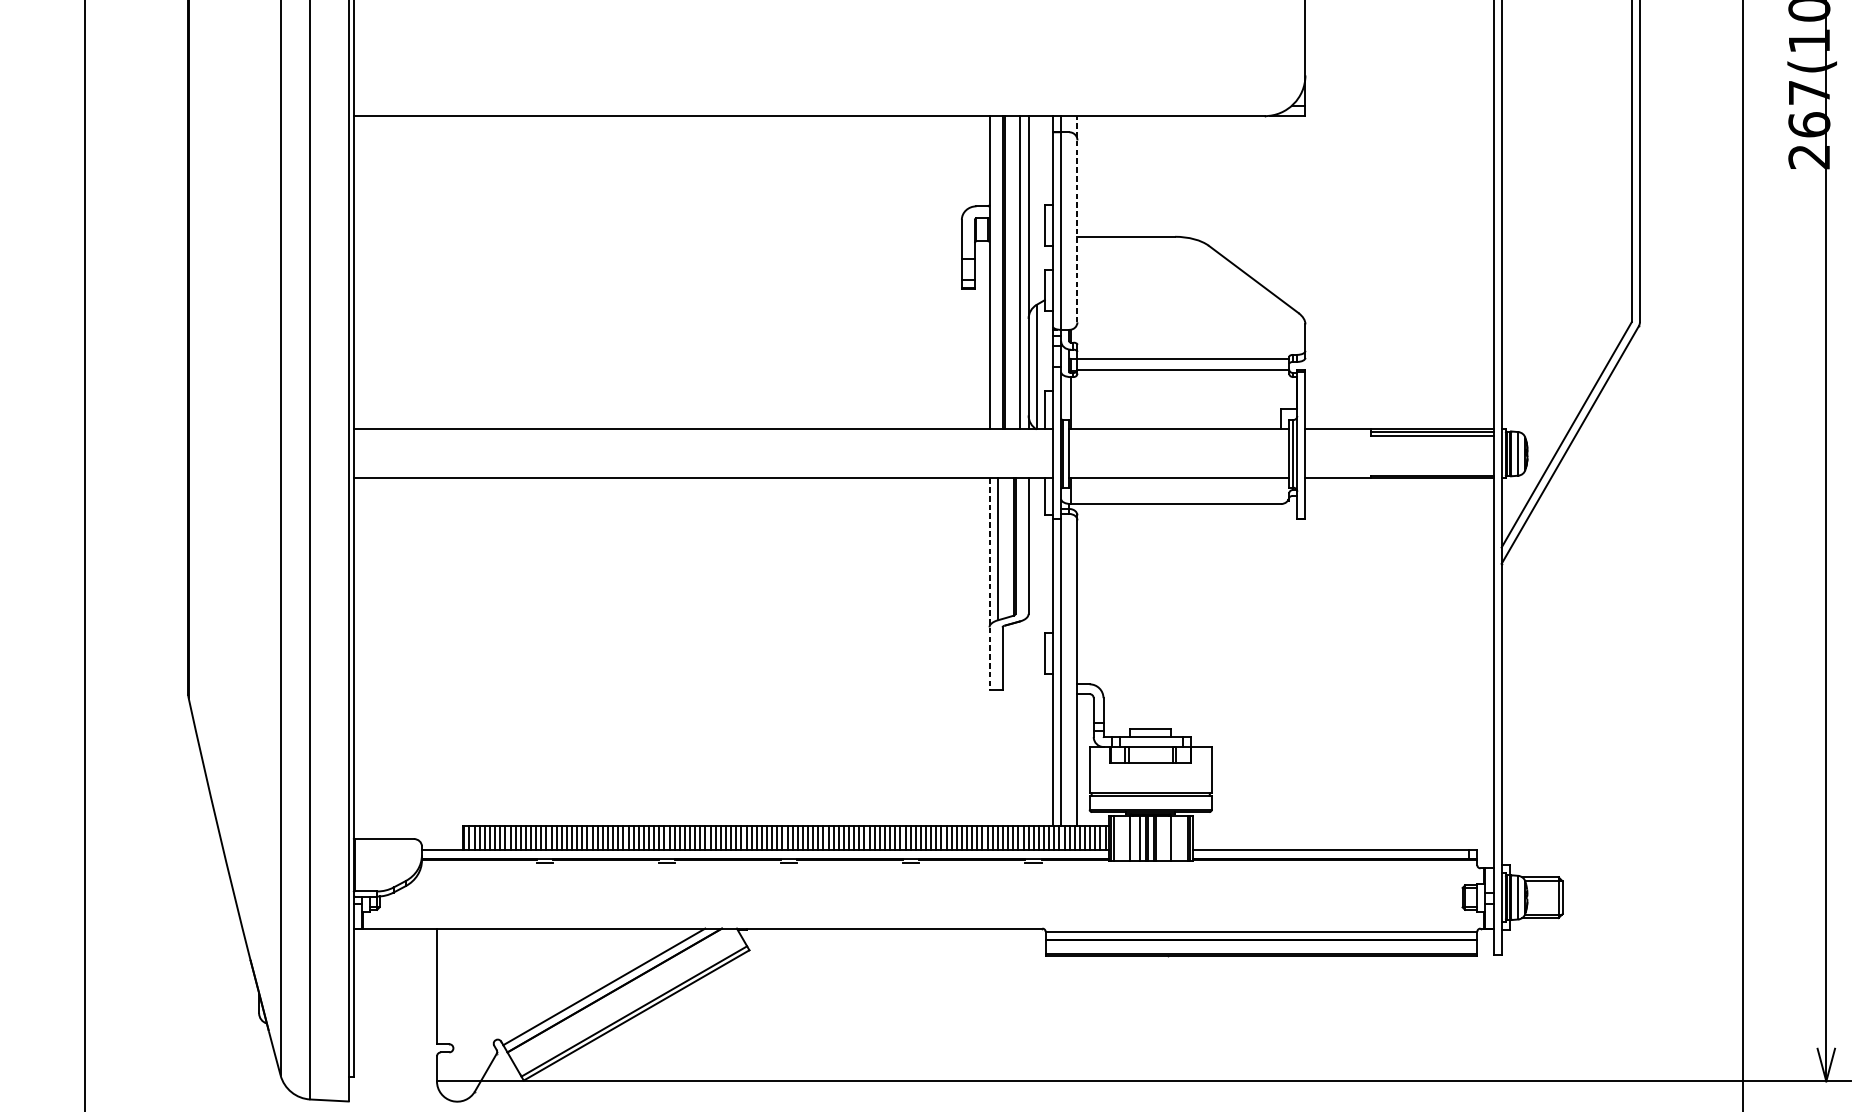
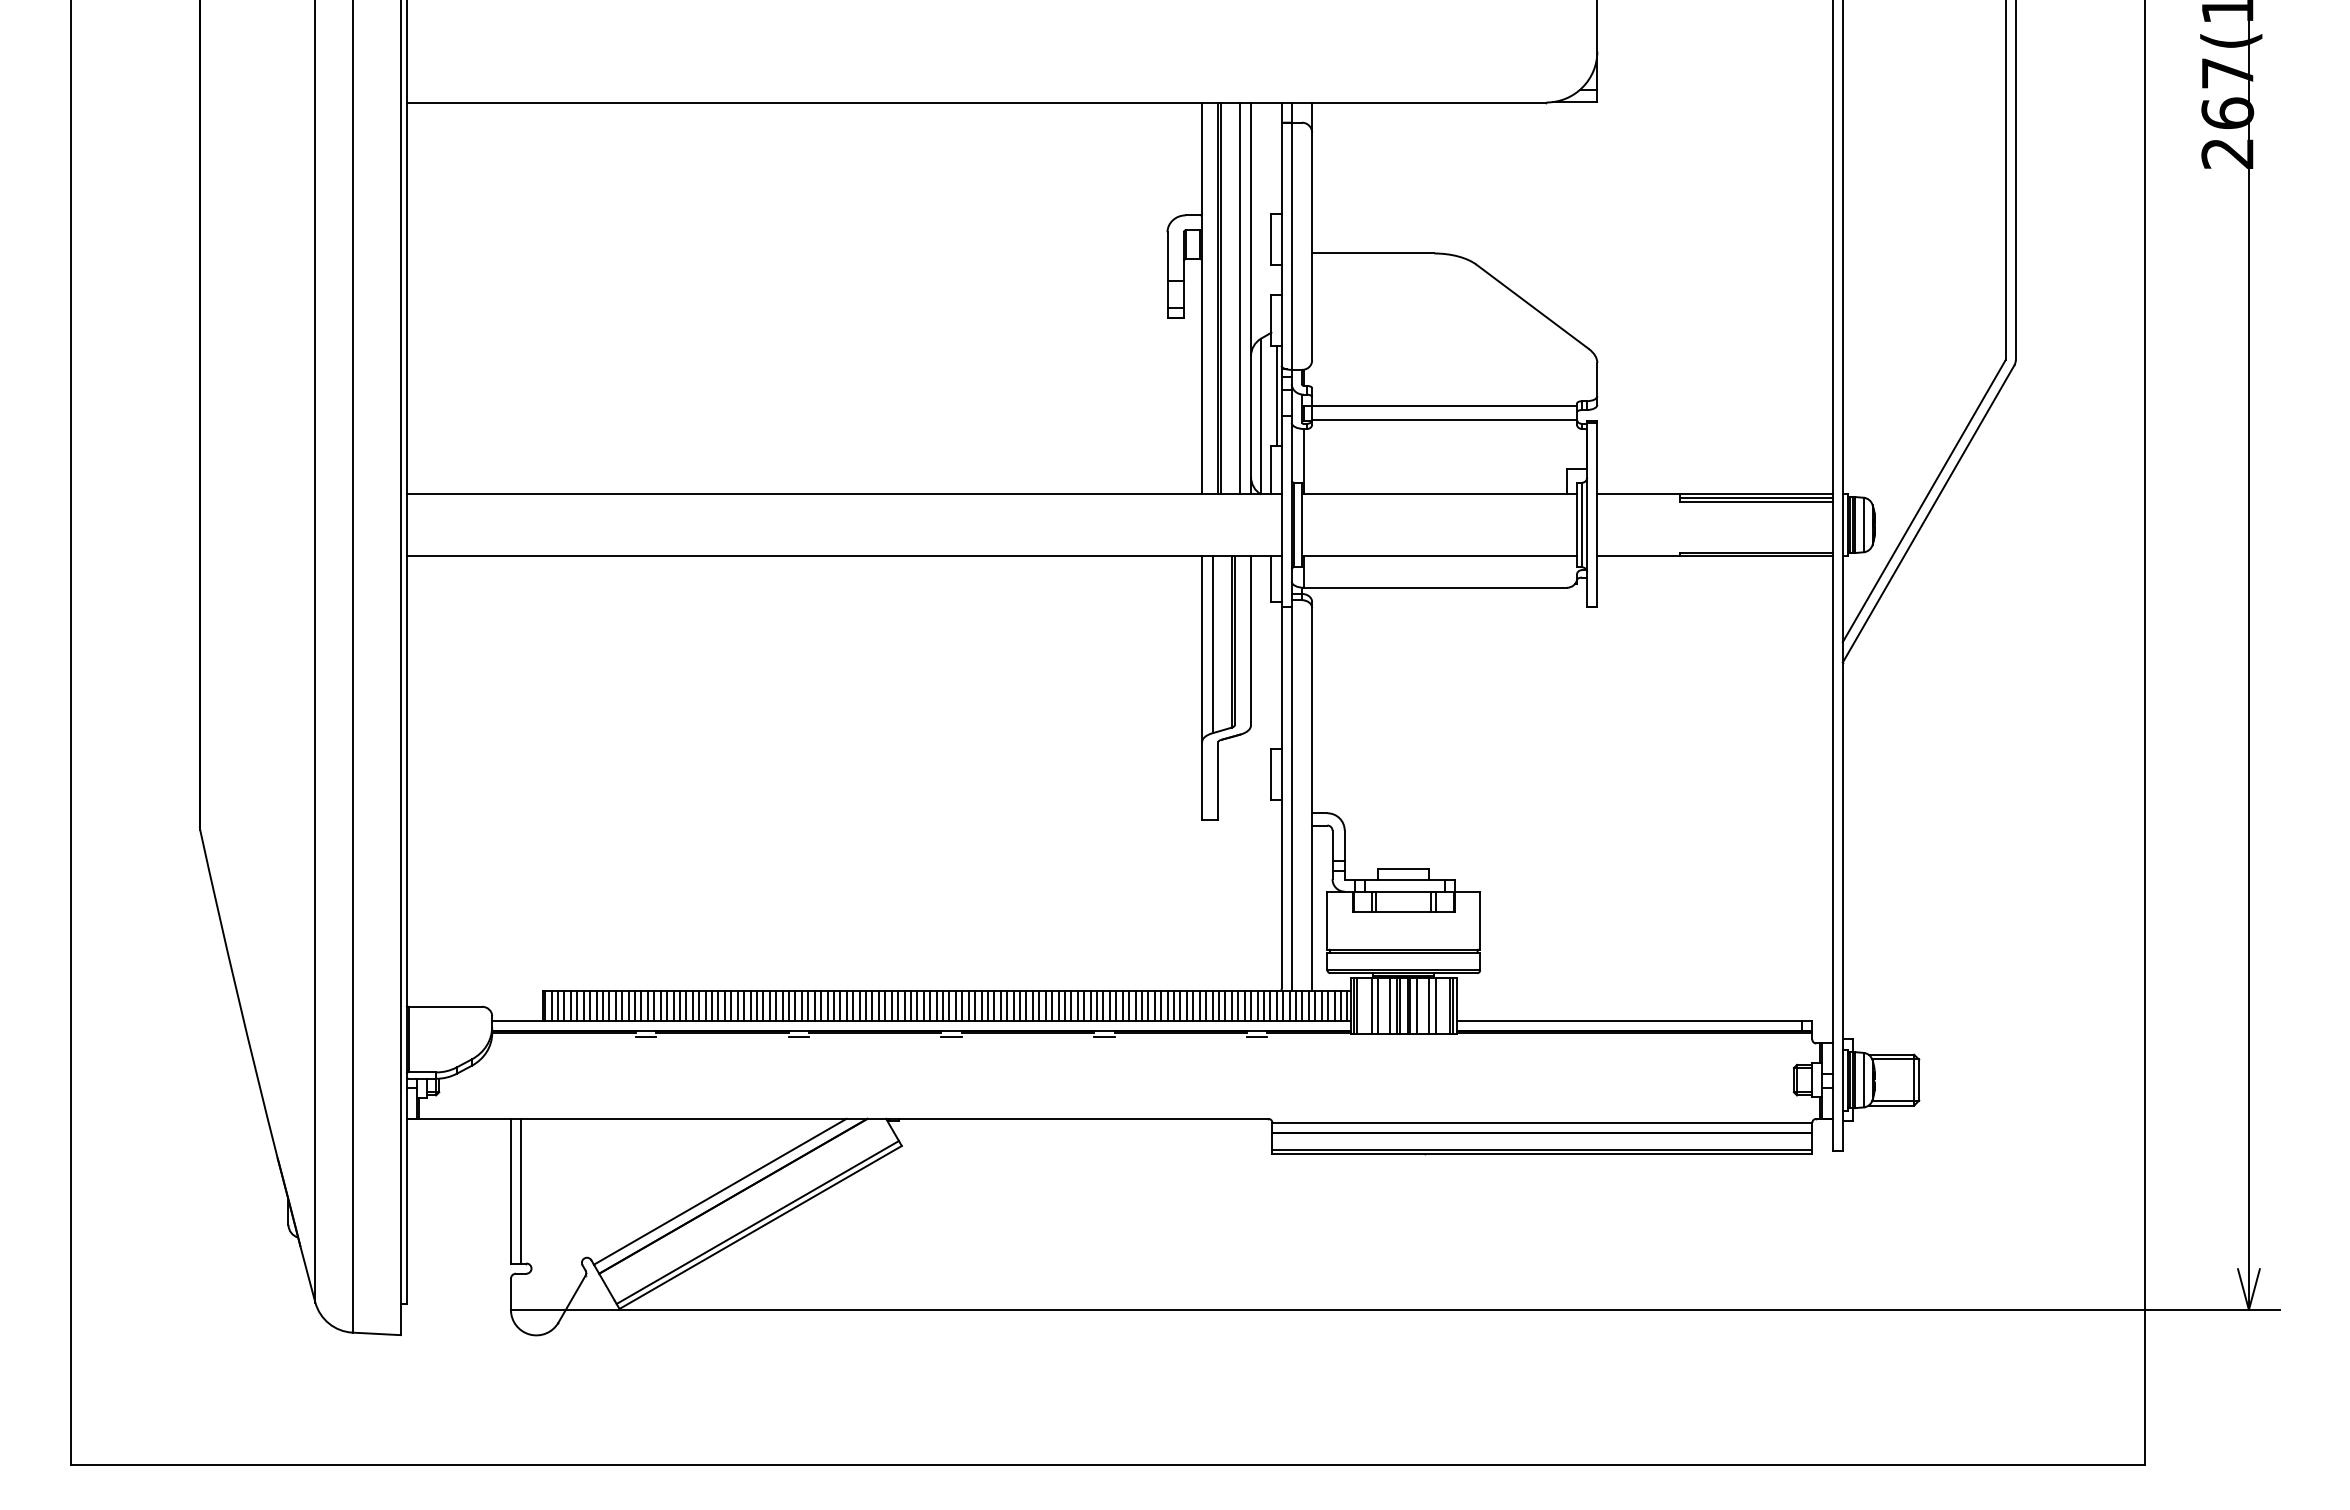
line: (1077, 219) -> (1312, 231), dashed -> solid
line: (1048, 351) -> (1276, 396), added
line: (989, 584) -> (1202, 688), dashed -> solid
line: (1125, 838) -> (1372, 1006), added
line: (1161, 838) -> (1417, 1006), added
line: (1176, 838) -> (1435, 1006), added
line: (445, 985) -> (521, 1190), added

